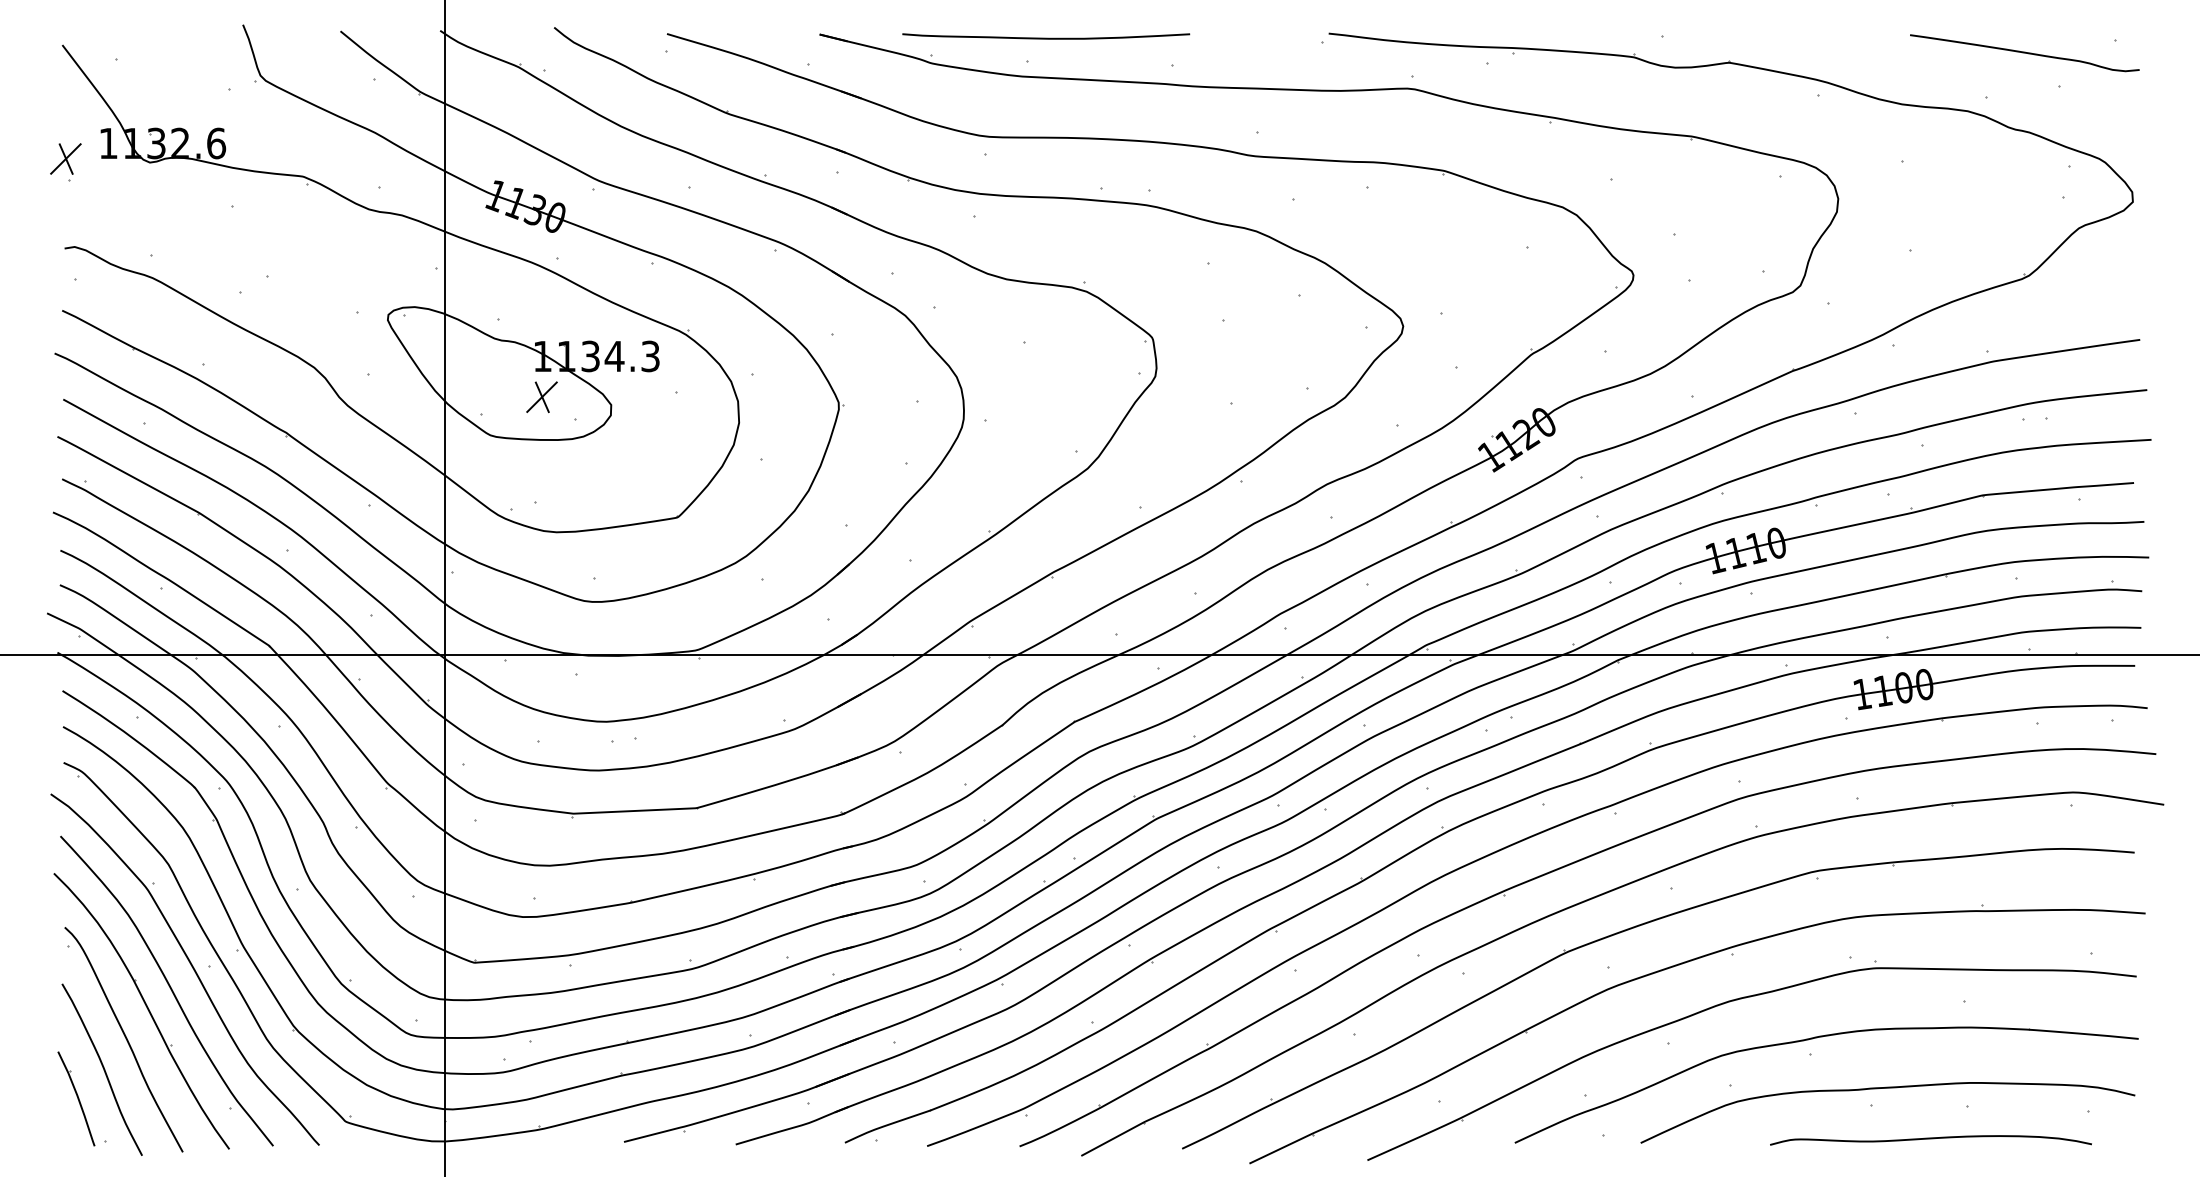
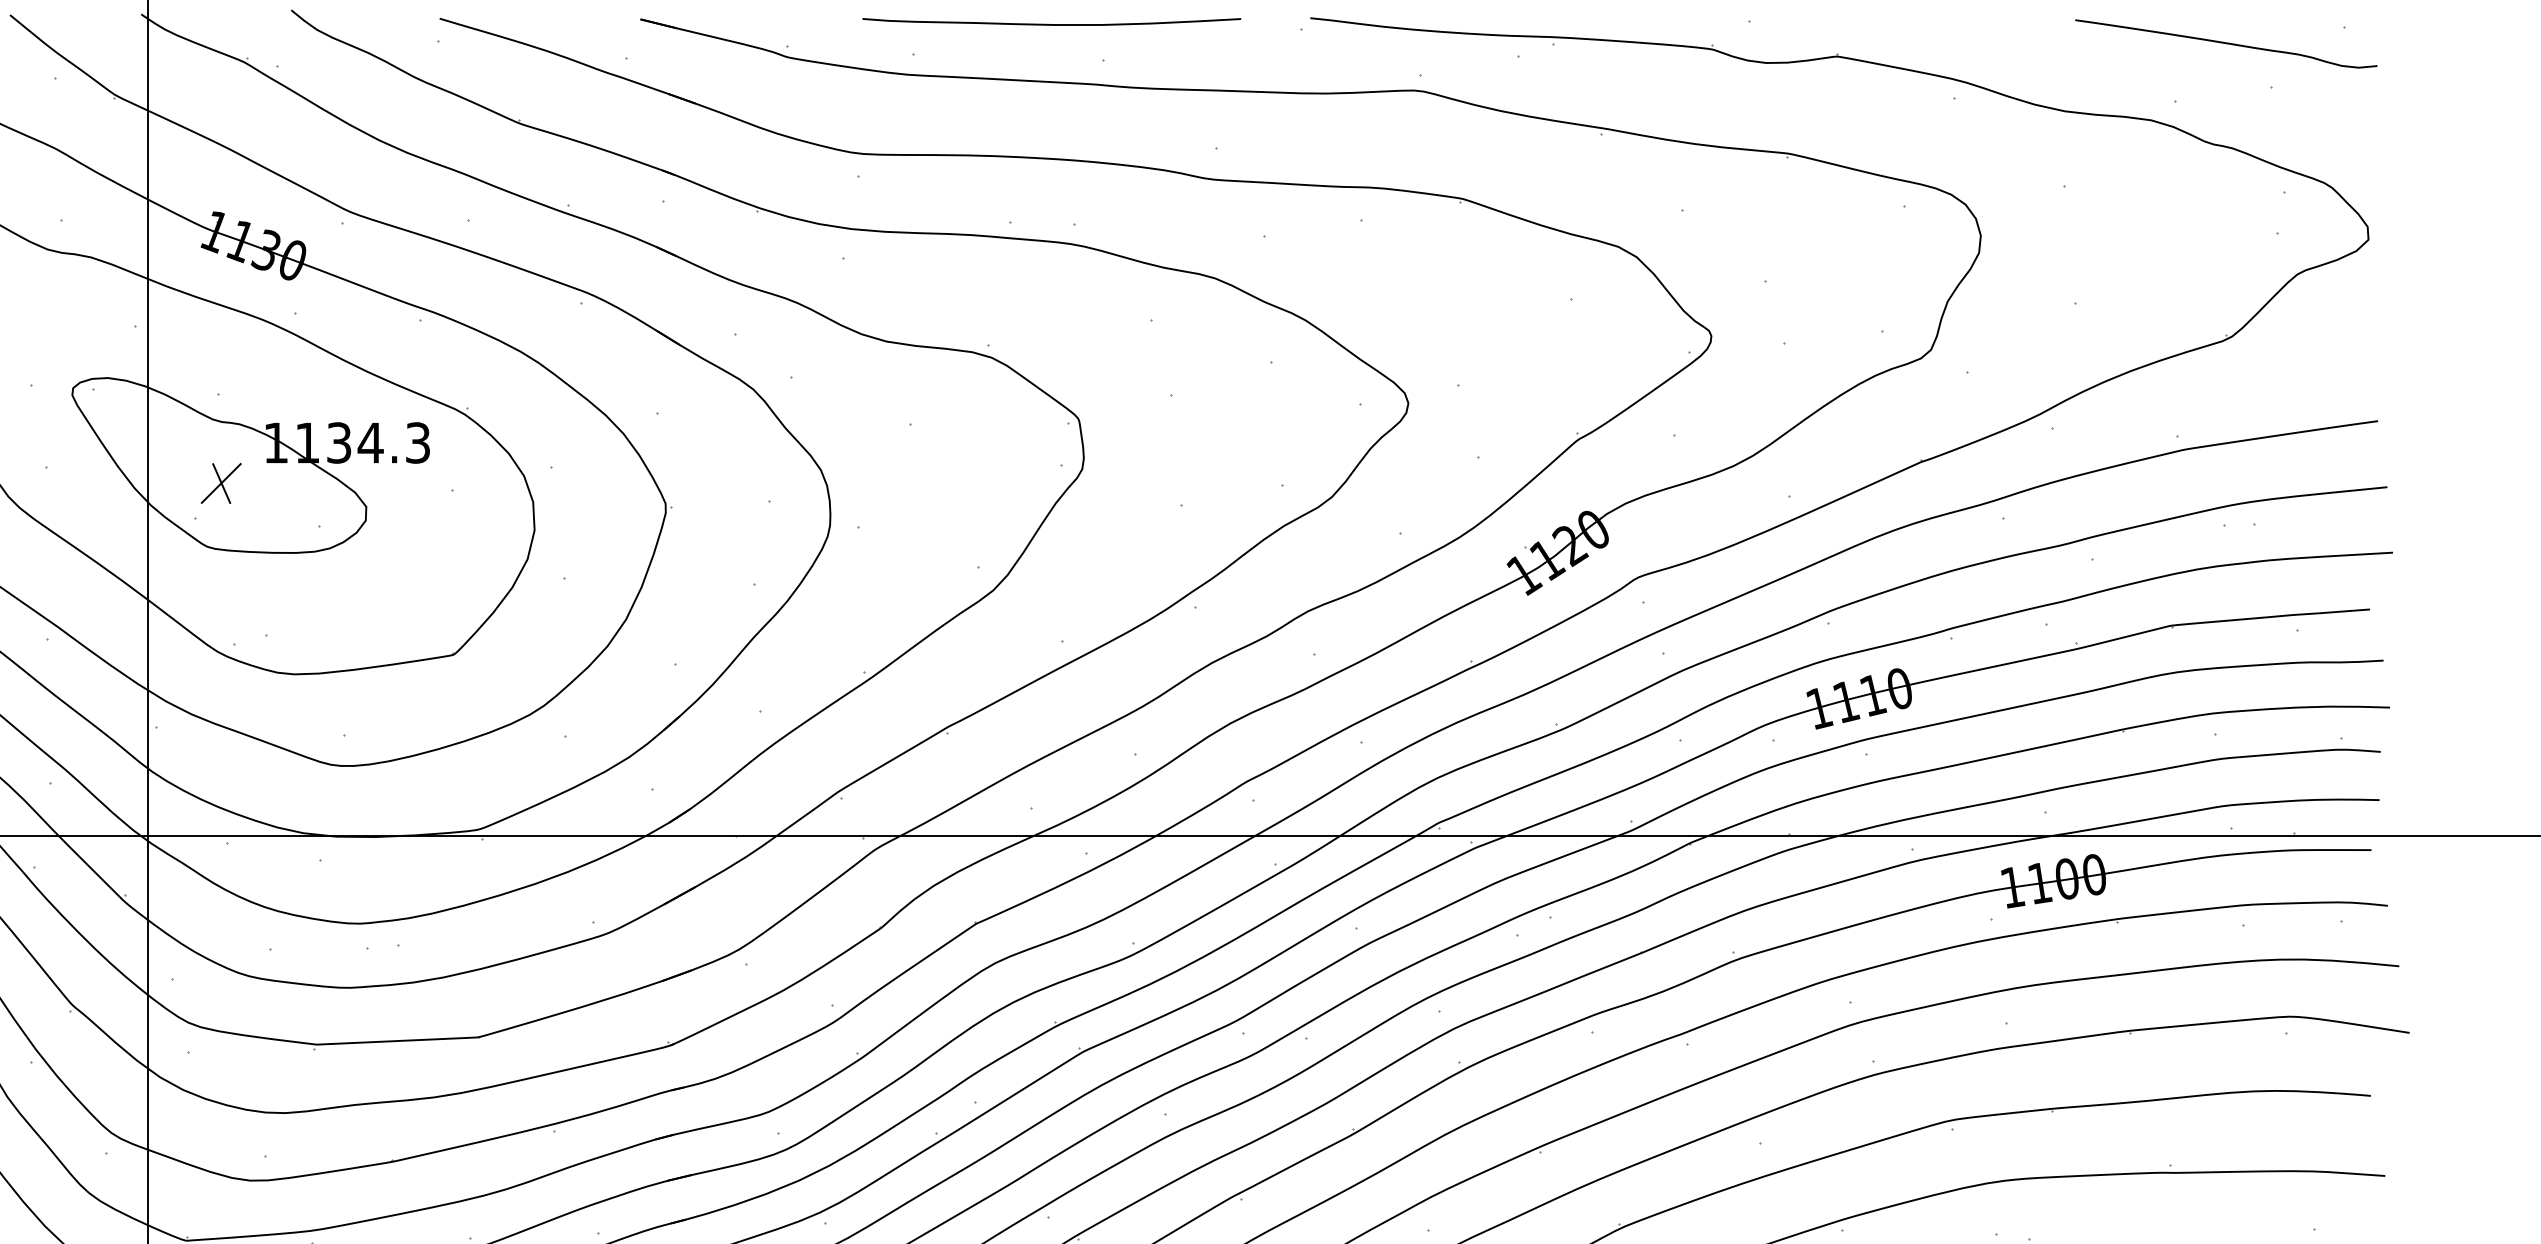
curve: (1046, 37) -> (1052, 23), moved
part: (541, 397) -> (220, 483), moved

